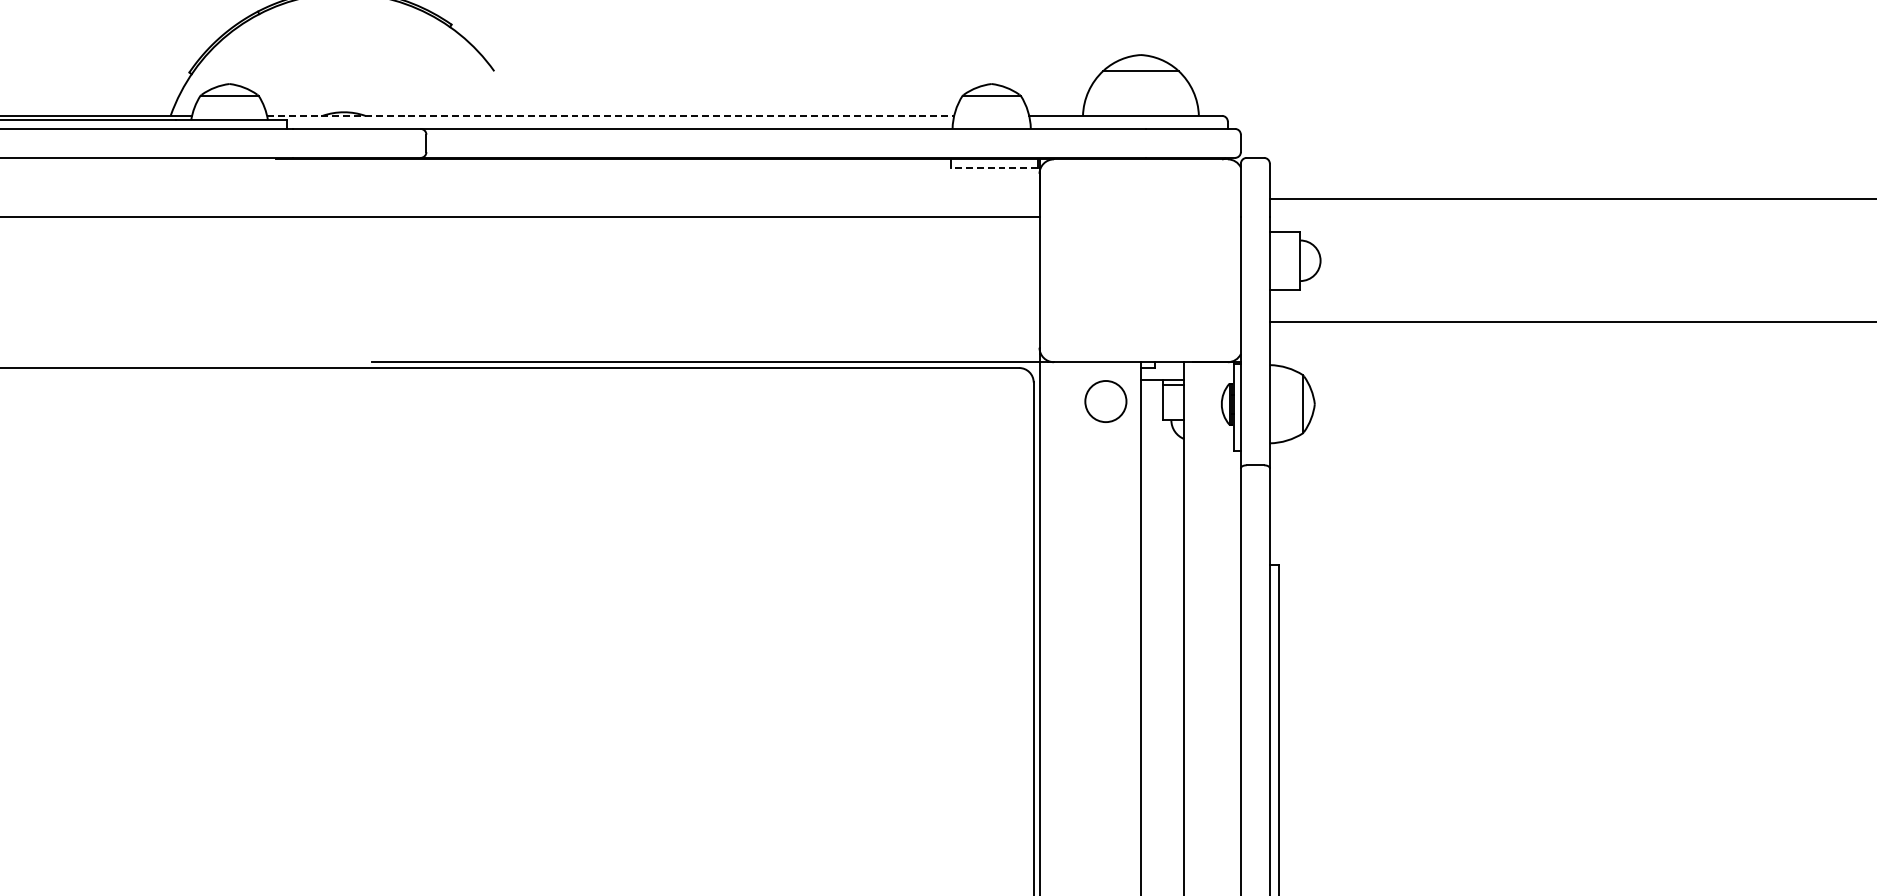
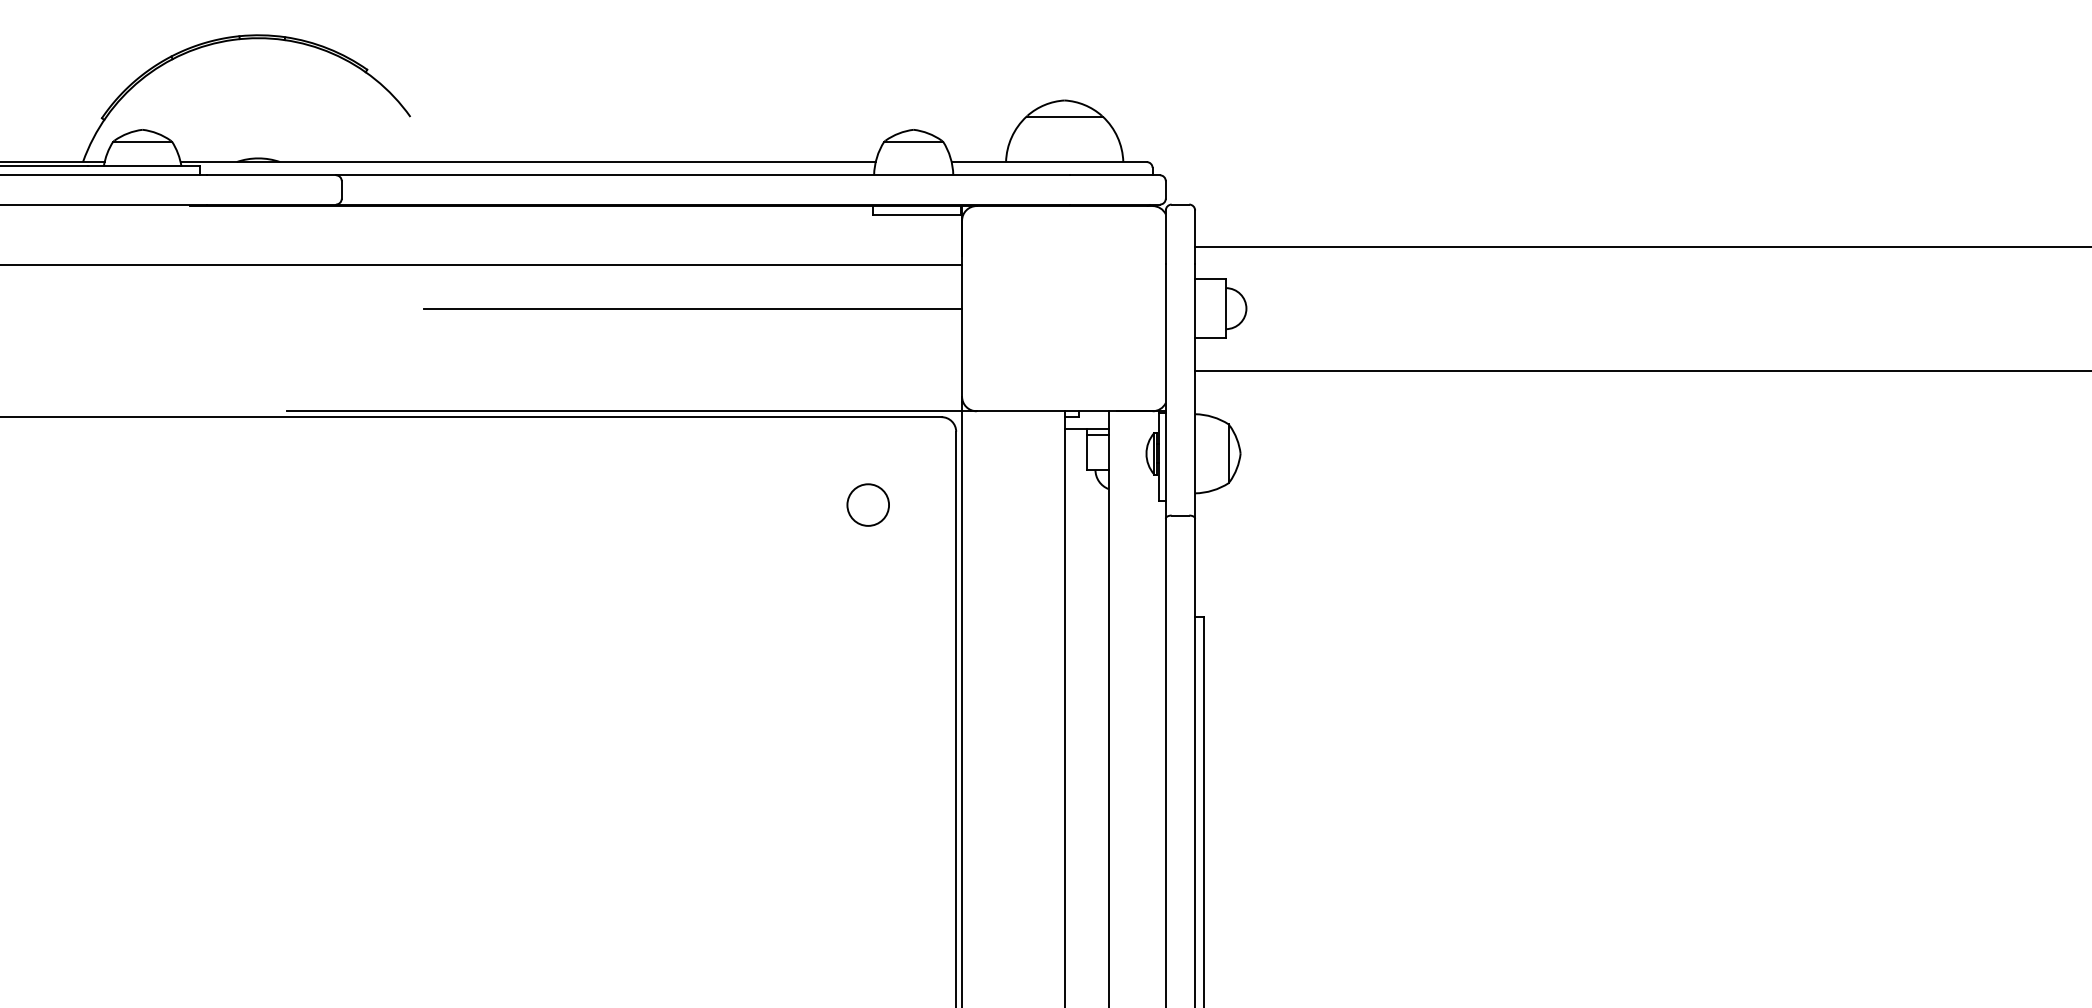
line: (610, 116) -> (528, 162), dashed -> solid
line: (994, 167) -> (916, 214), dashed -> solid
line: (774, 260) -> (693, 308), added
circle: (1105, 400) -> (867, 504), moved

